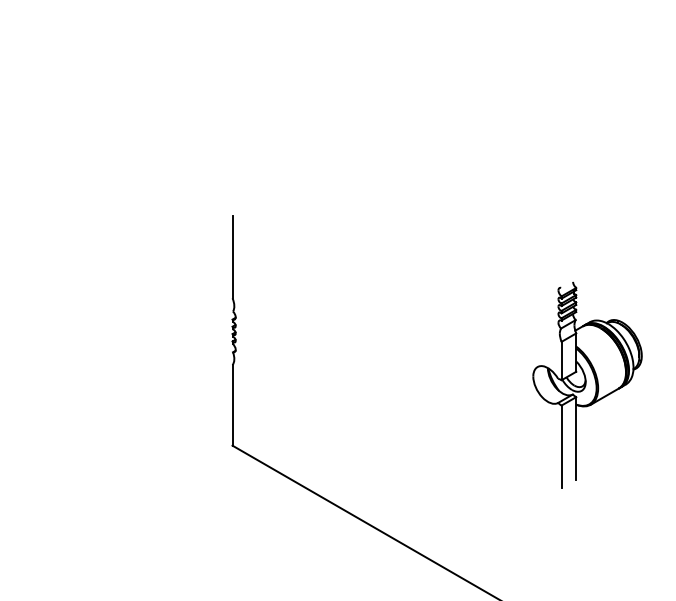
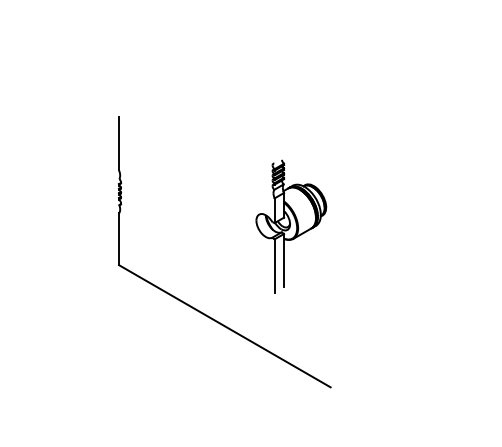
part: (587, 385) -> (291, 226), moved

